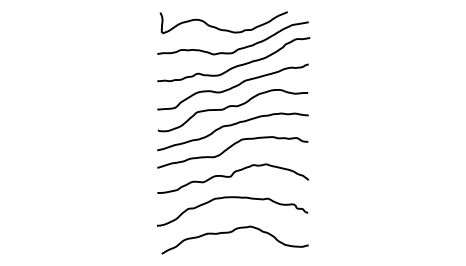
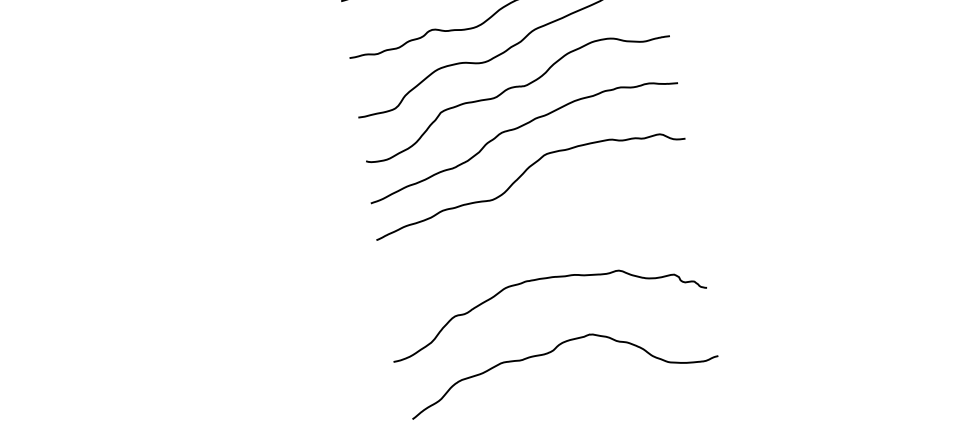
curve: (231, 177) -> (535, 237), removed

